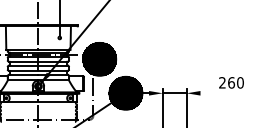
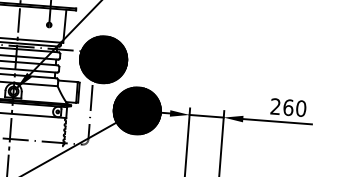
line: (224, 93) -> (277, 121), added

